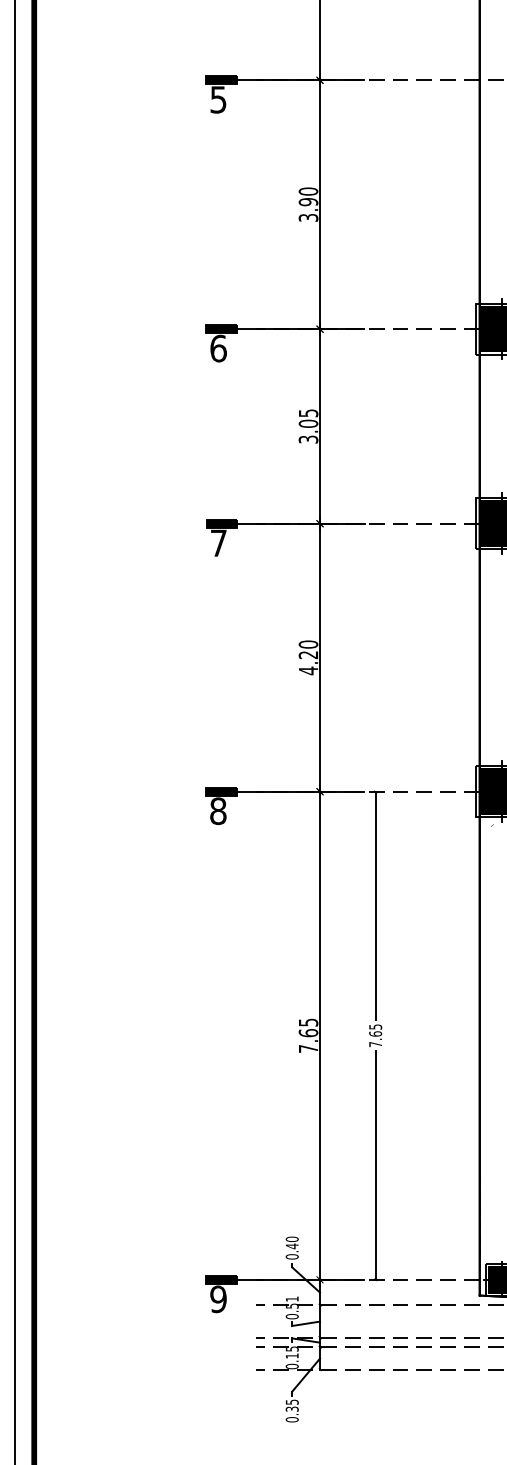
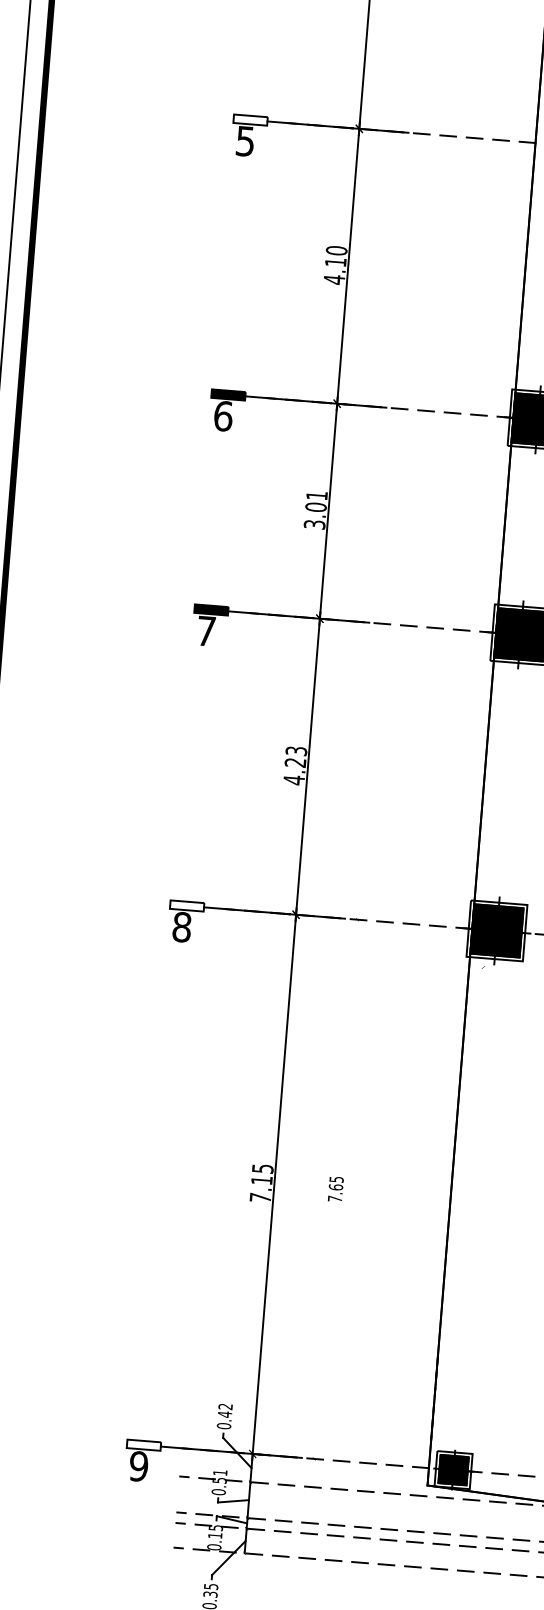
fill: (221, 80) -> (250, 120), removed
text: (308, 210) -> (335, 271), 3.90 -> 4.10
text: (308, 413) -> (316, 495), 3.05 -> 3.01
text: (308, 644) -> (296, 751), 4.20 -> 4.23
fill: (221, 791) -> (187, 905), removed
line: (375, 905) -> (347, 1045), removed
text: (308, 1033) -> (261, 1180), 7.65 -> 7.15
line: (375, 1165) -> (324, 1332), removed
text: (291, 1239) -> (224, 1406), 0.40 -> 0.42
fill: (221, 1279) -> (143, 1444), removed

